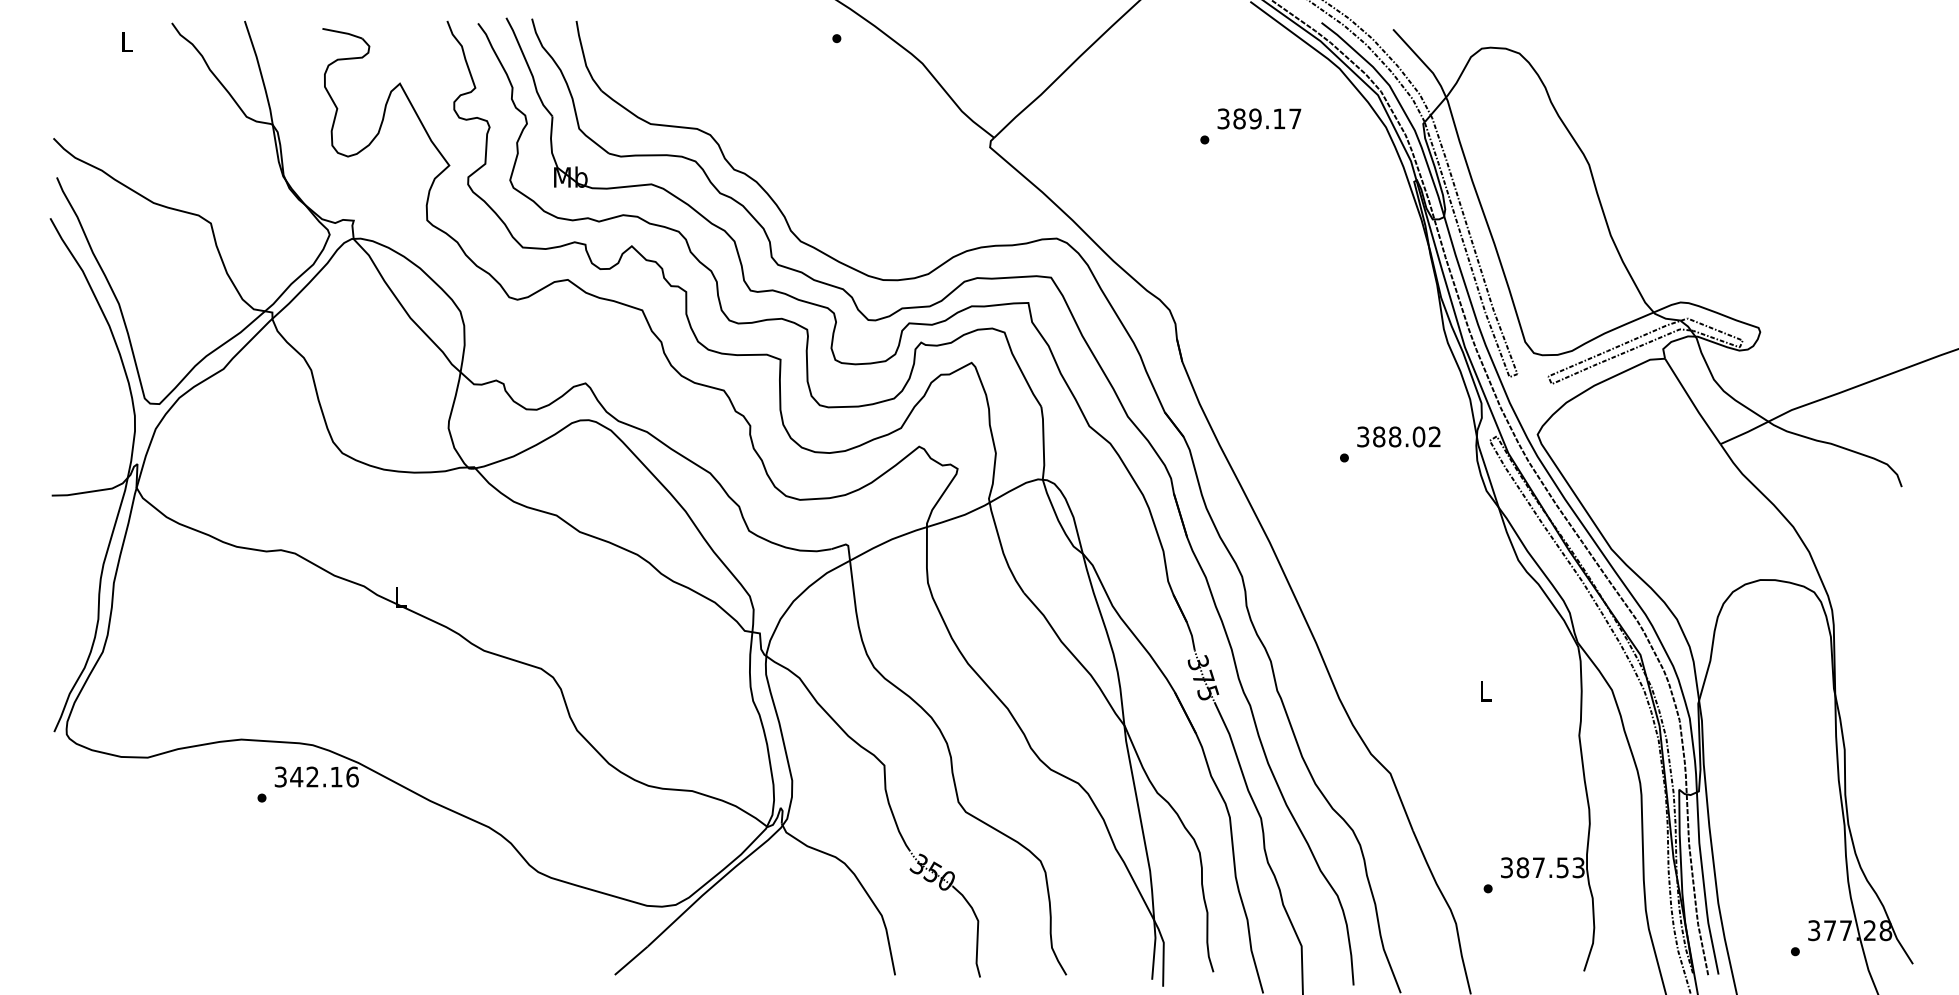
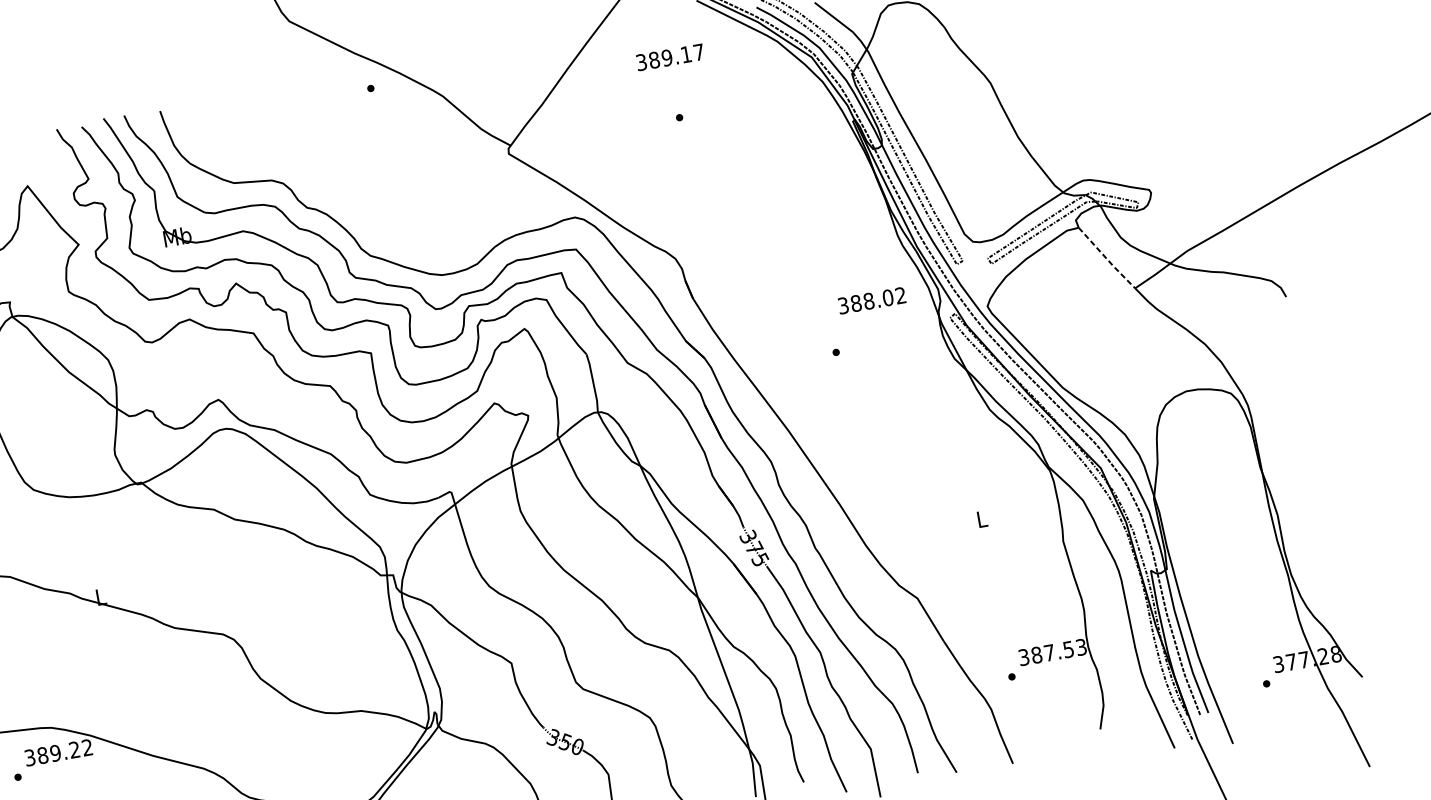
text: (1259, 118) -> (670, 57), moved
line: (1692, 402) -> (1106, 258), solid -> dashed
text: (1398, 436) -> (871, 300), moved
text: (324, 776) -> (65, 751), 342.16 -> 389.22

